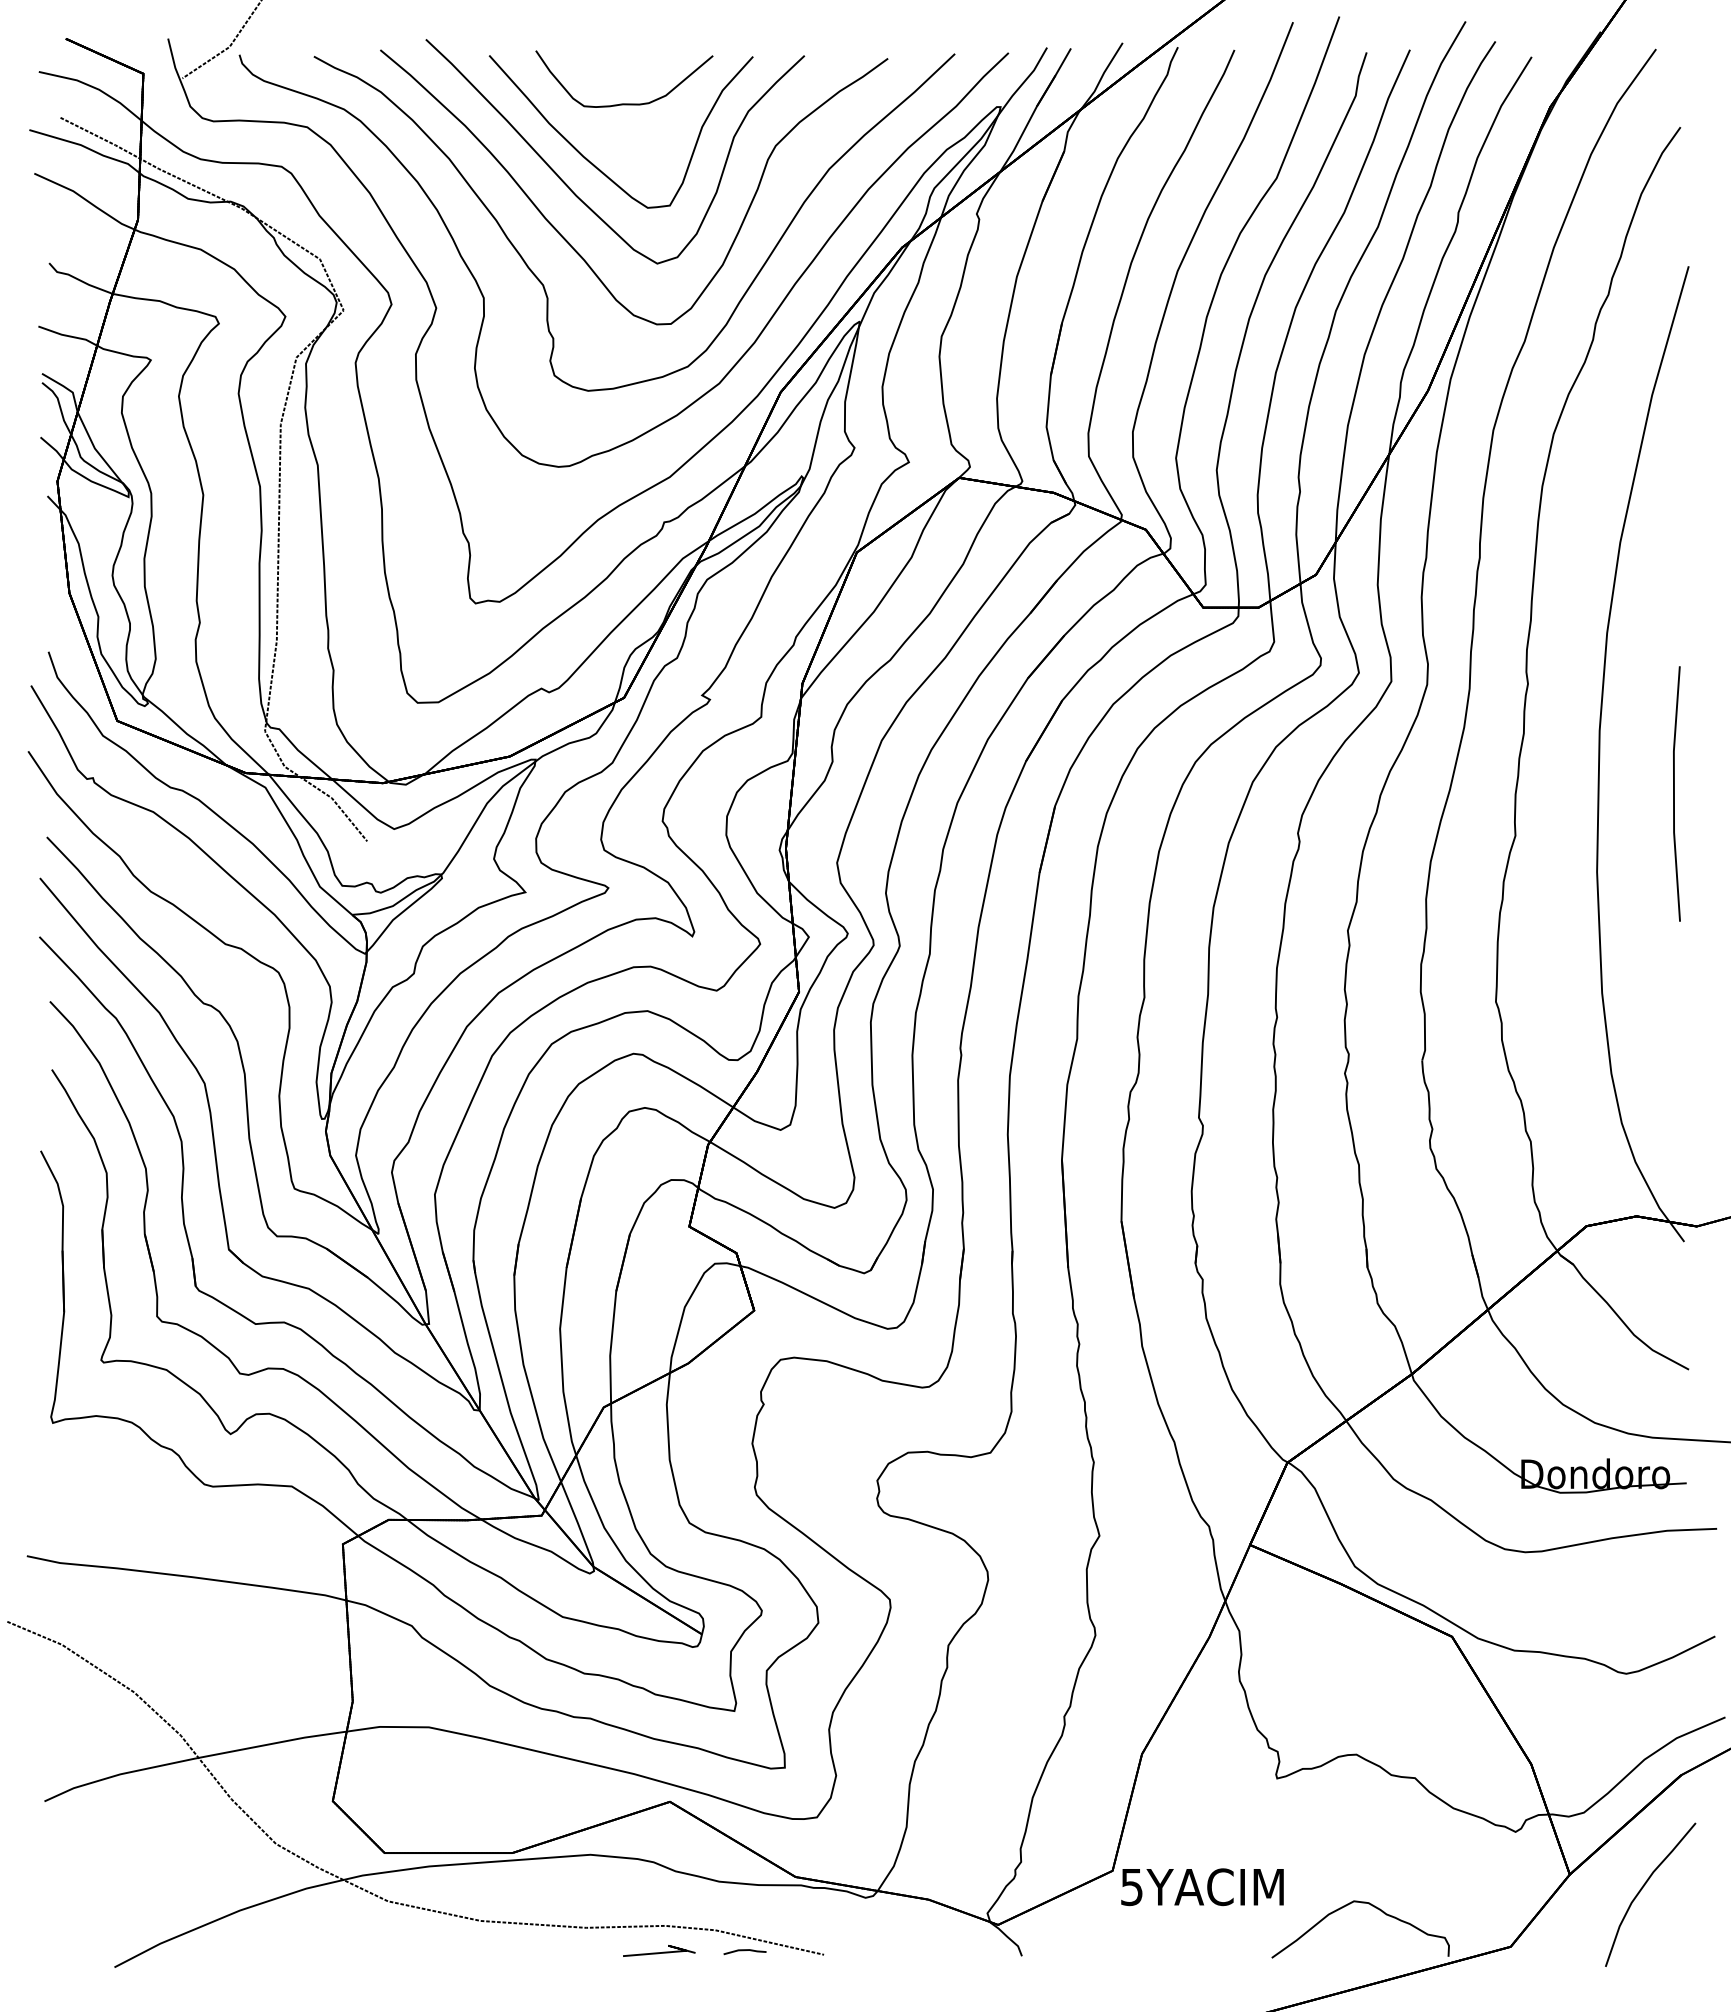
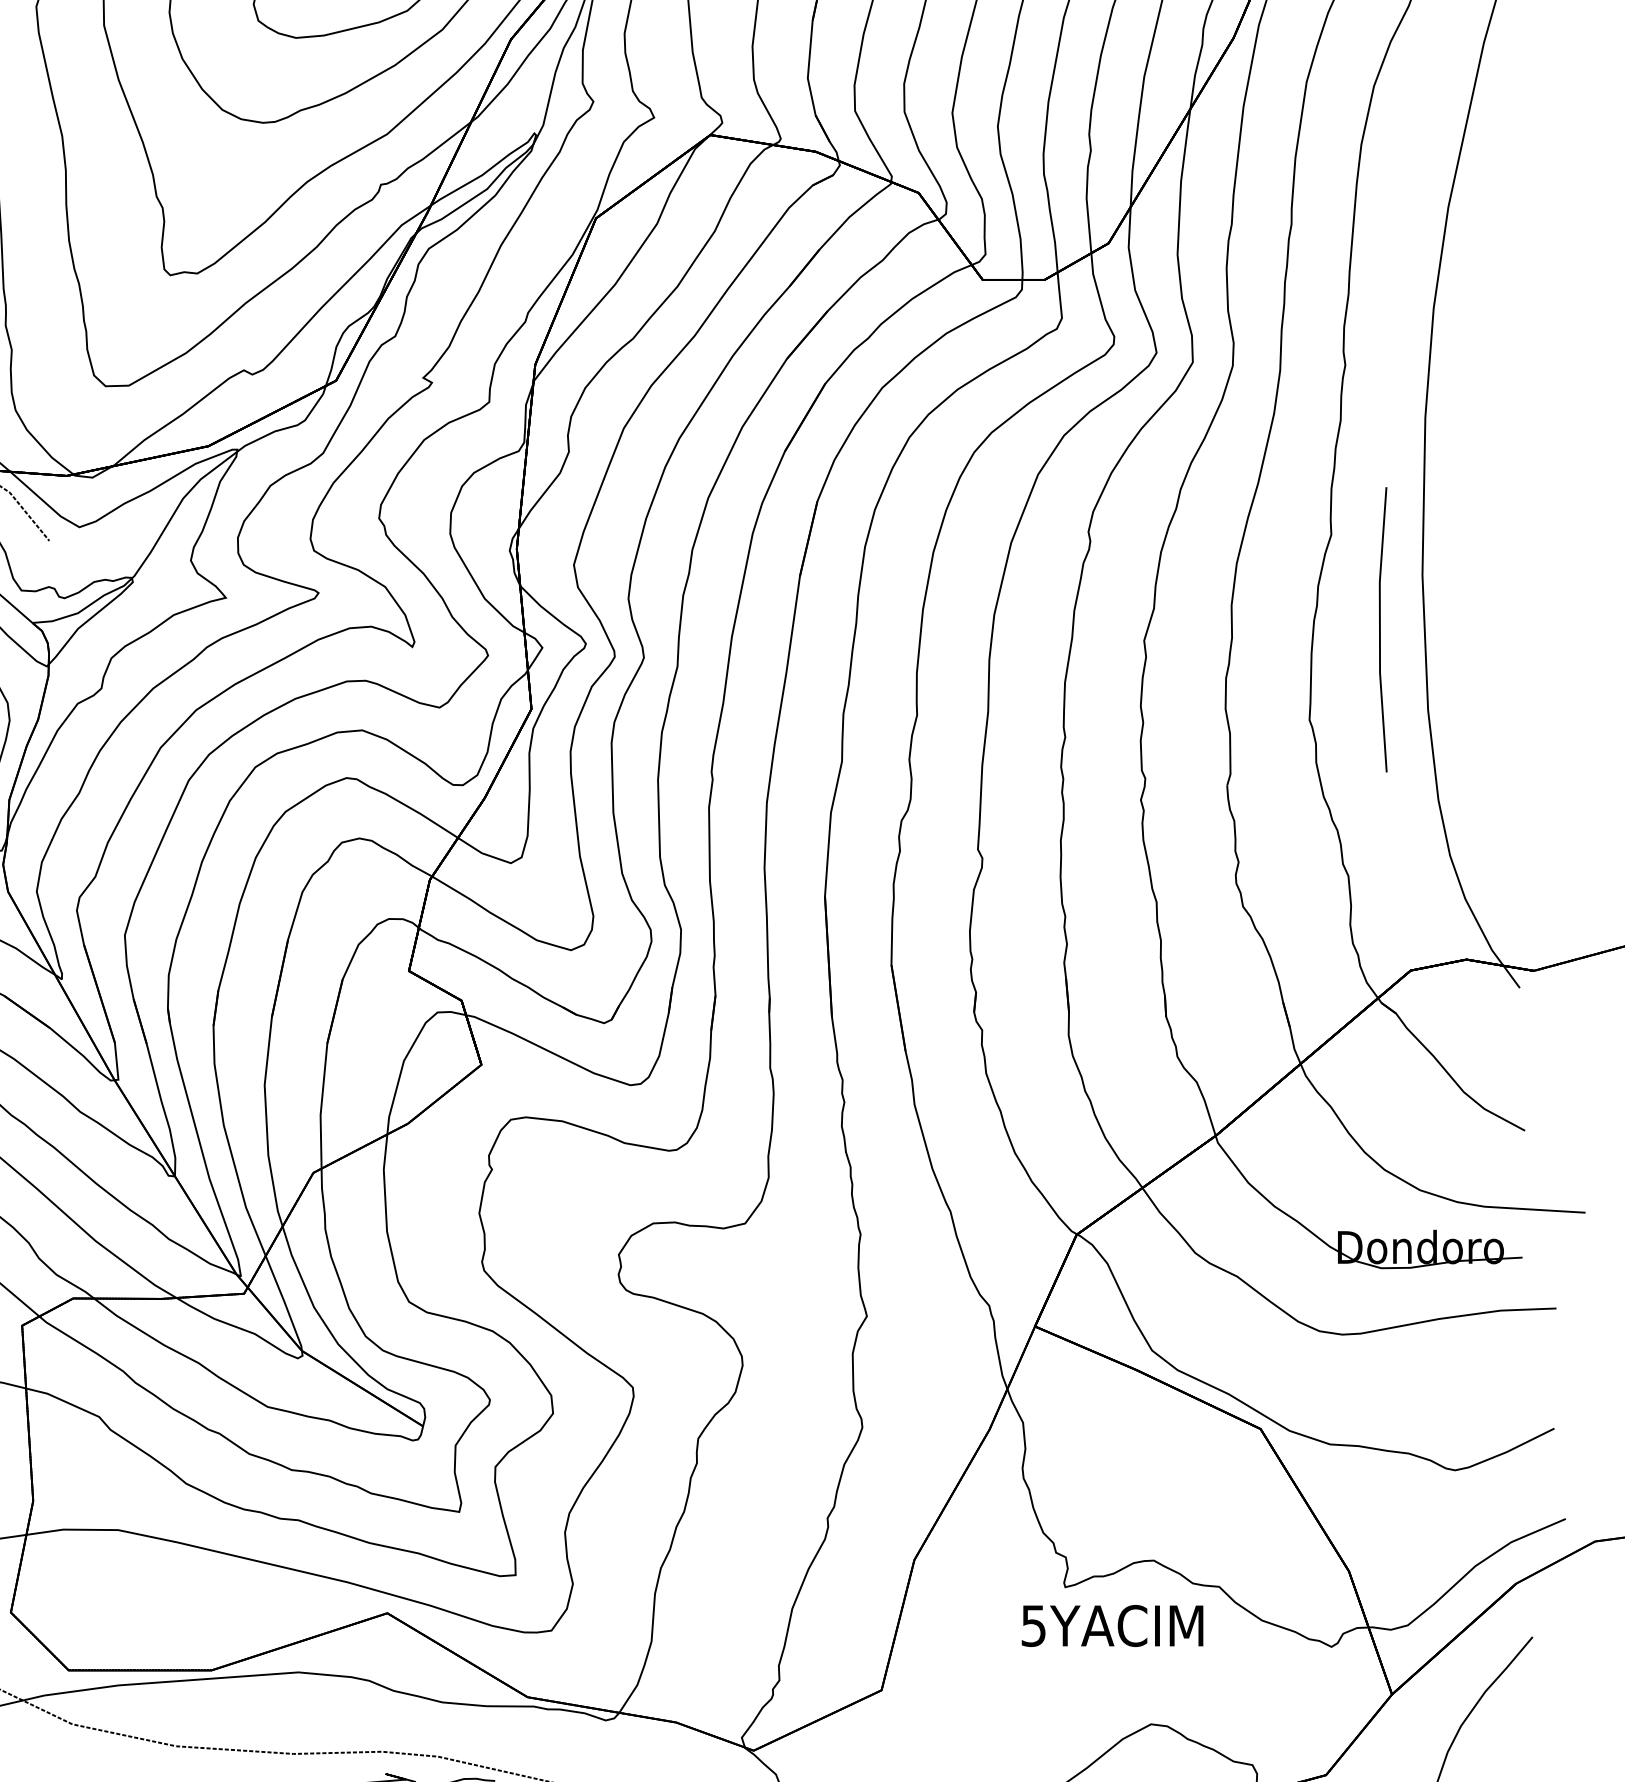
line: (1674, 793) -> (1380, 629), moved
text: (1202, 1887) -> (1112, 1626), moved

